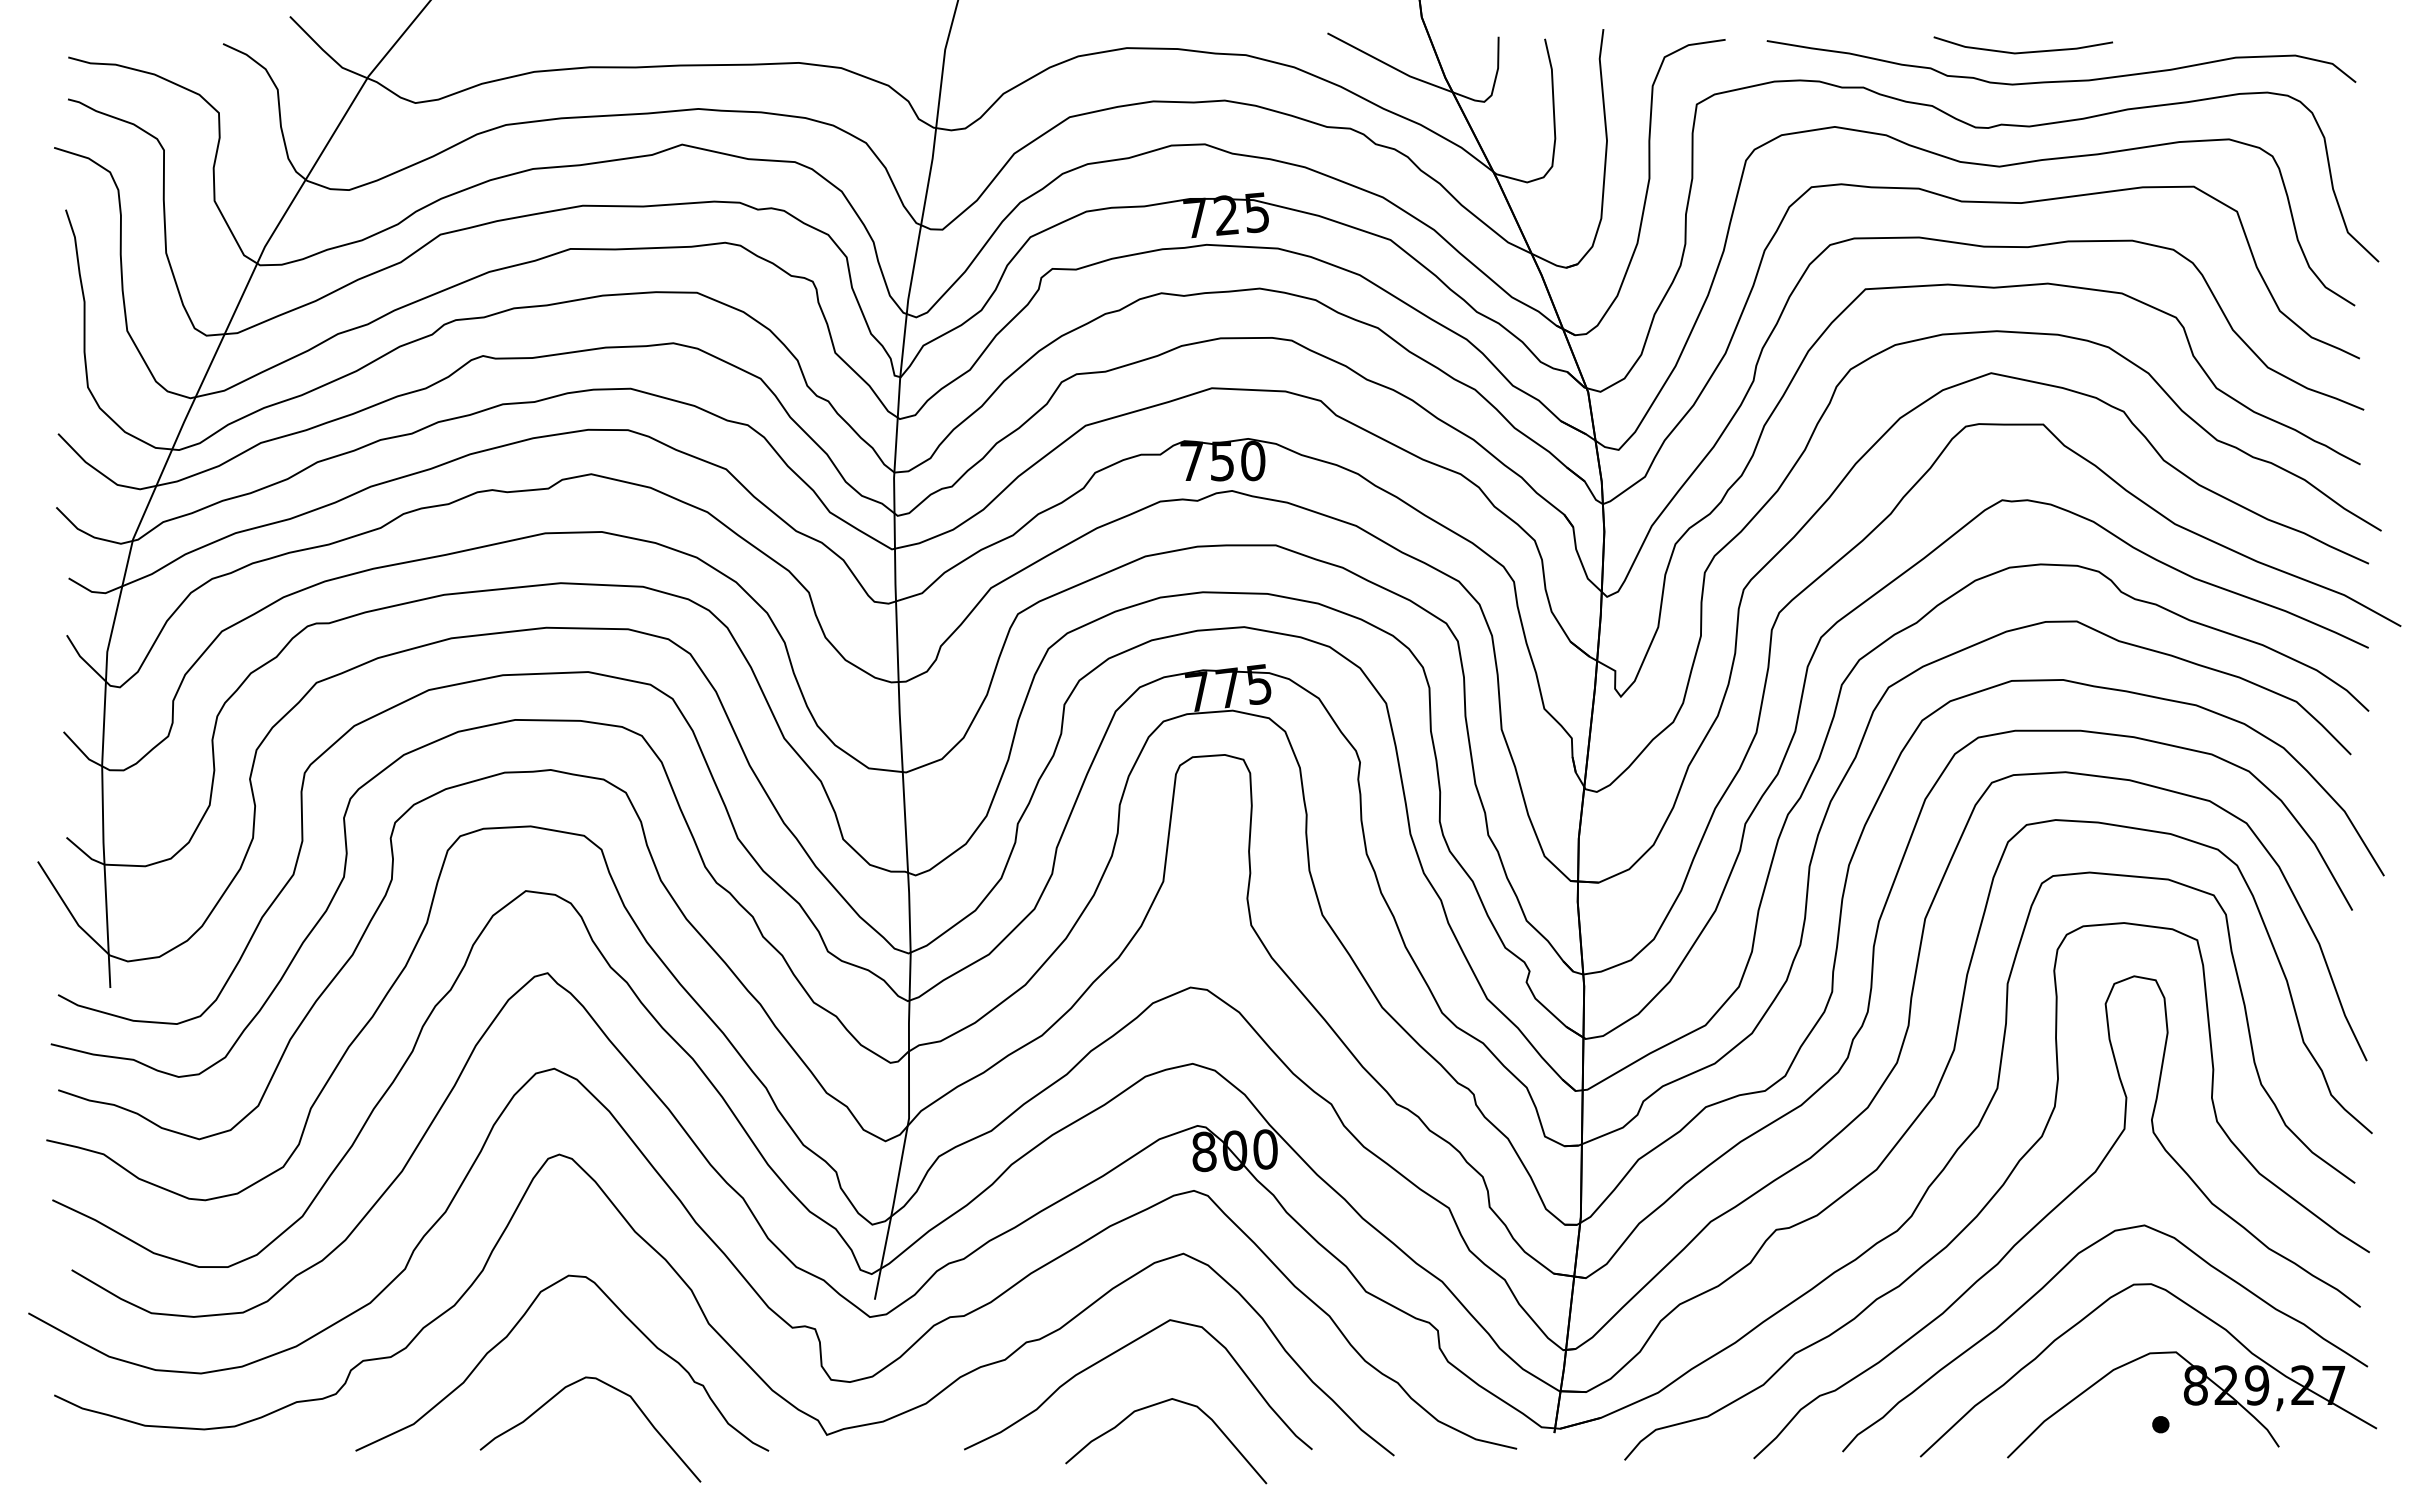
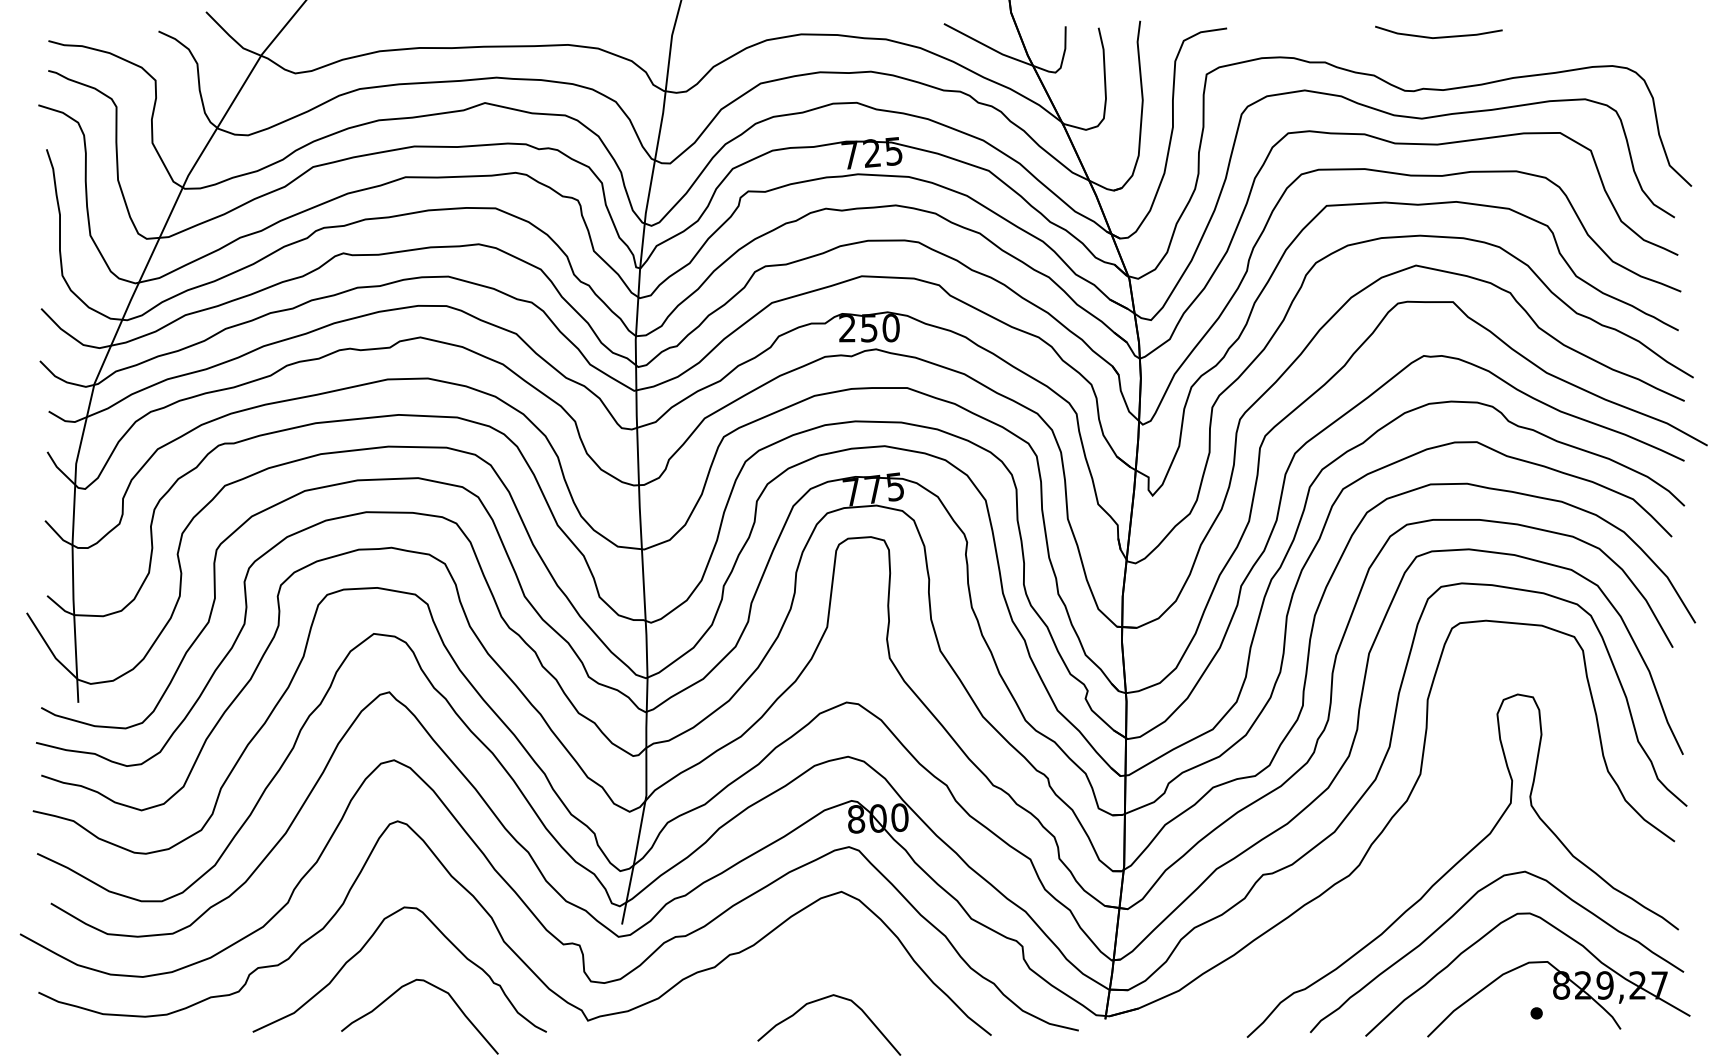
curve: (2061, 80) -> (1466, 57), removed
text: (1191, 460) -> (847, 327), 750 -> 250
curve: (1996, 1191) -> (1419, 847), removed
curve: (1120, 1350) -> (796, 960), removed

